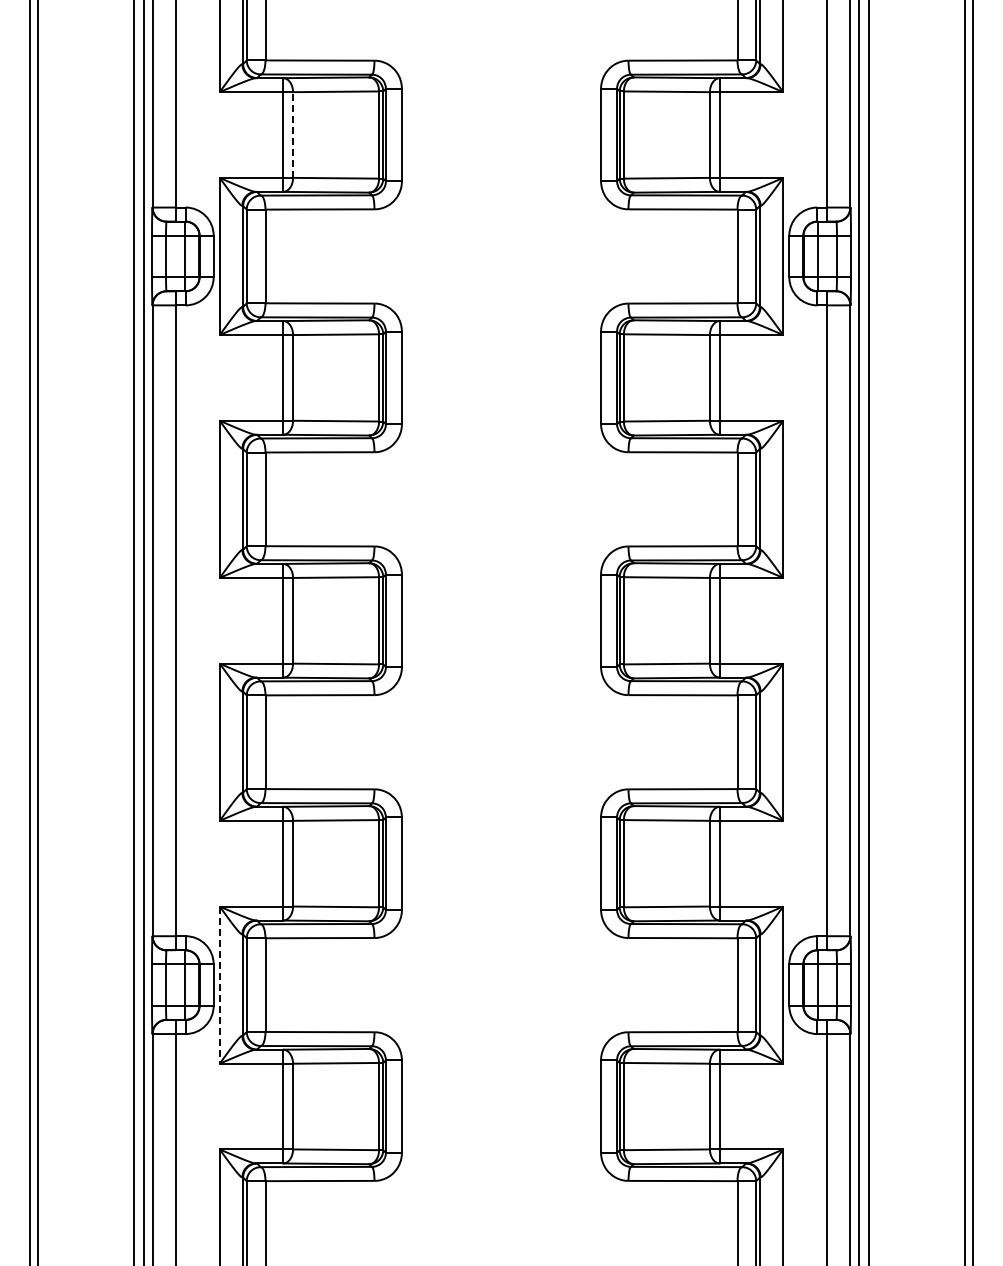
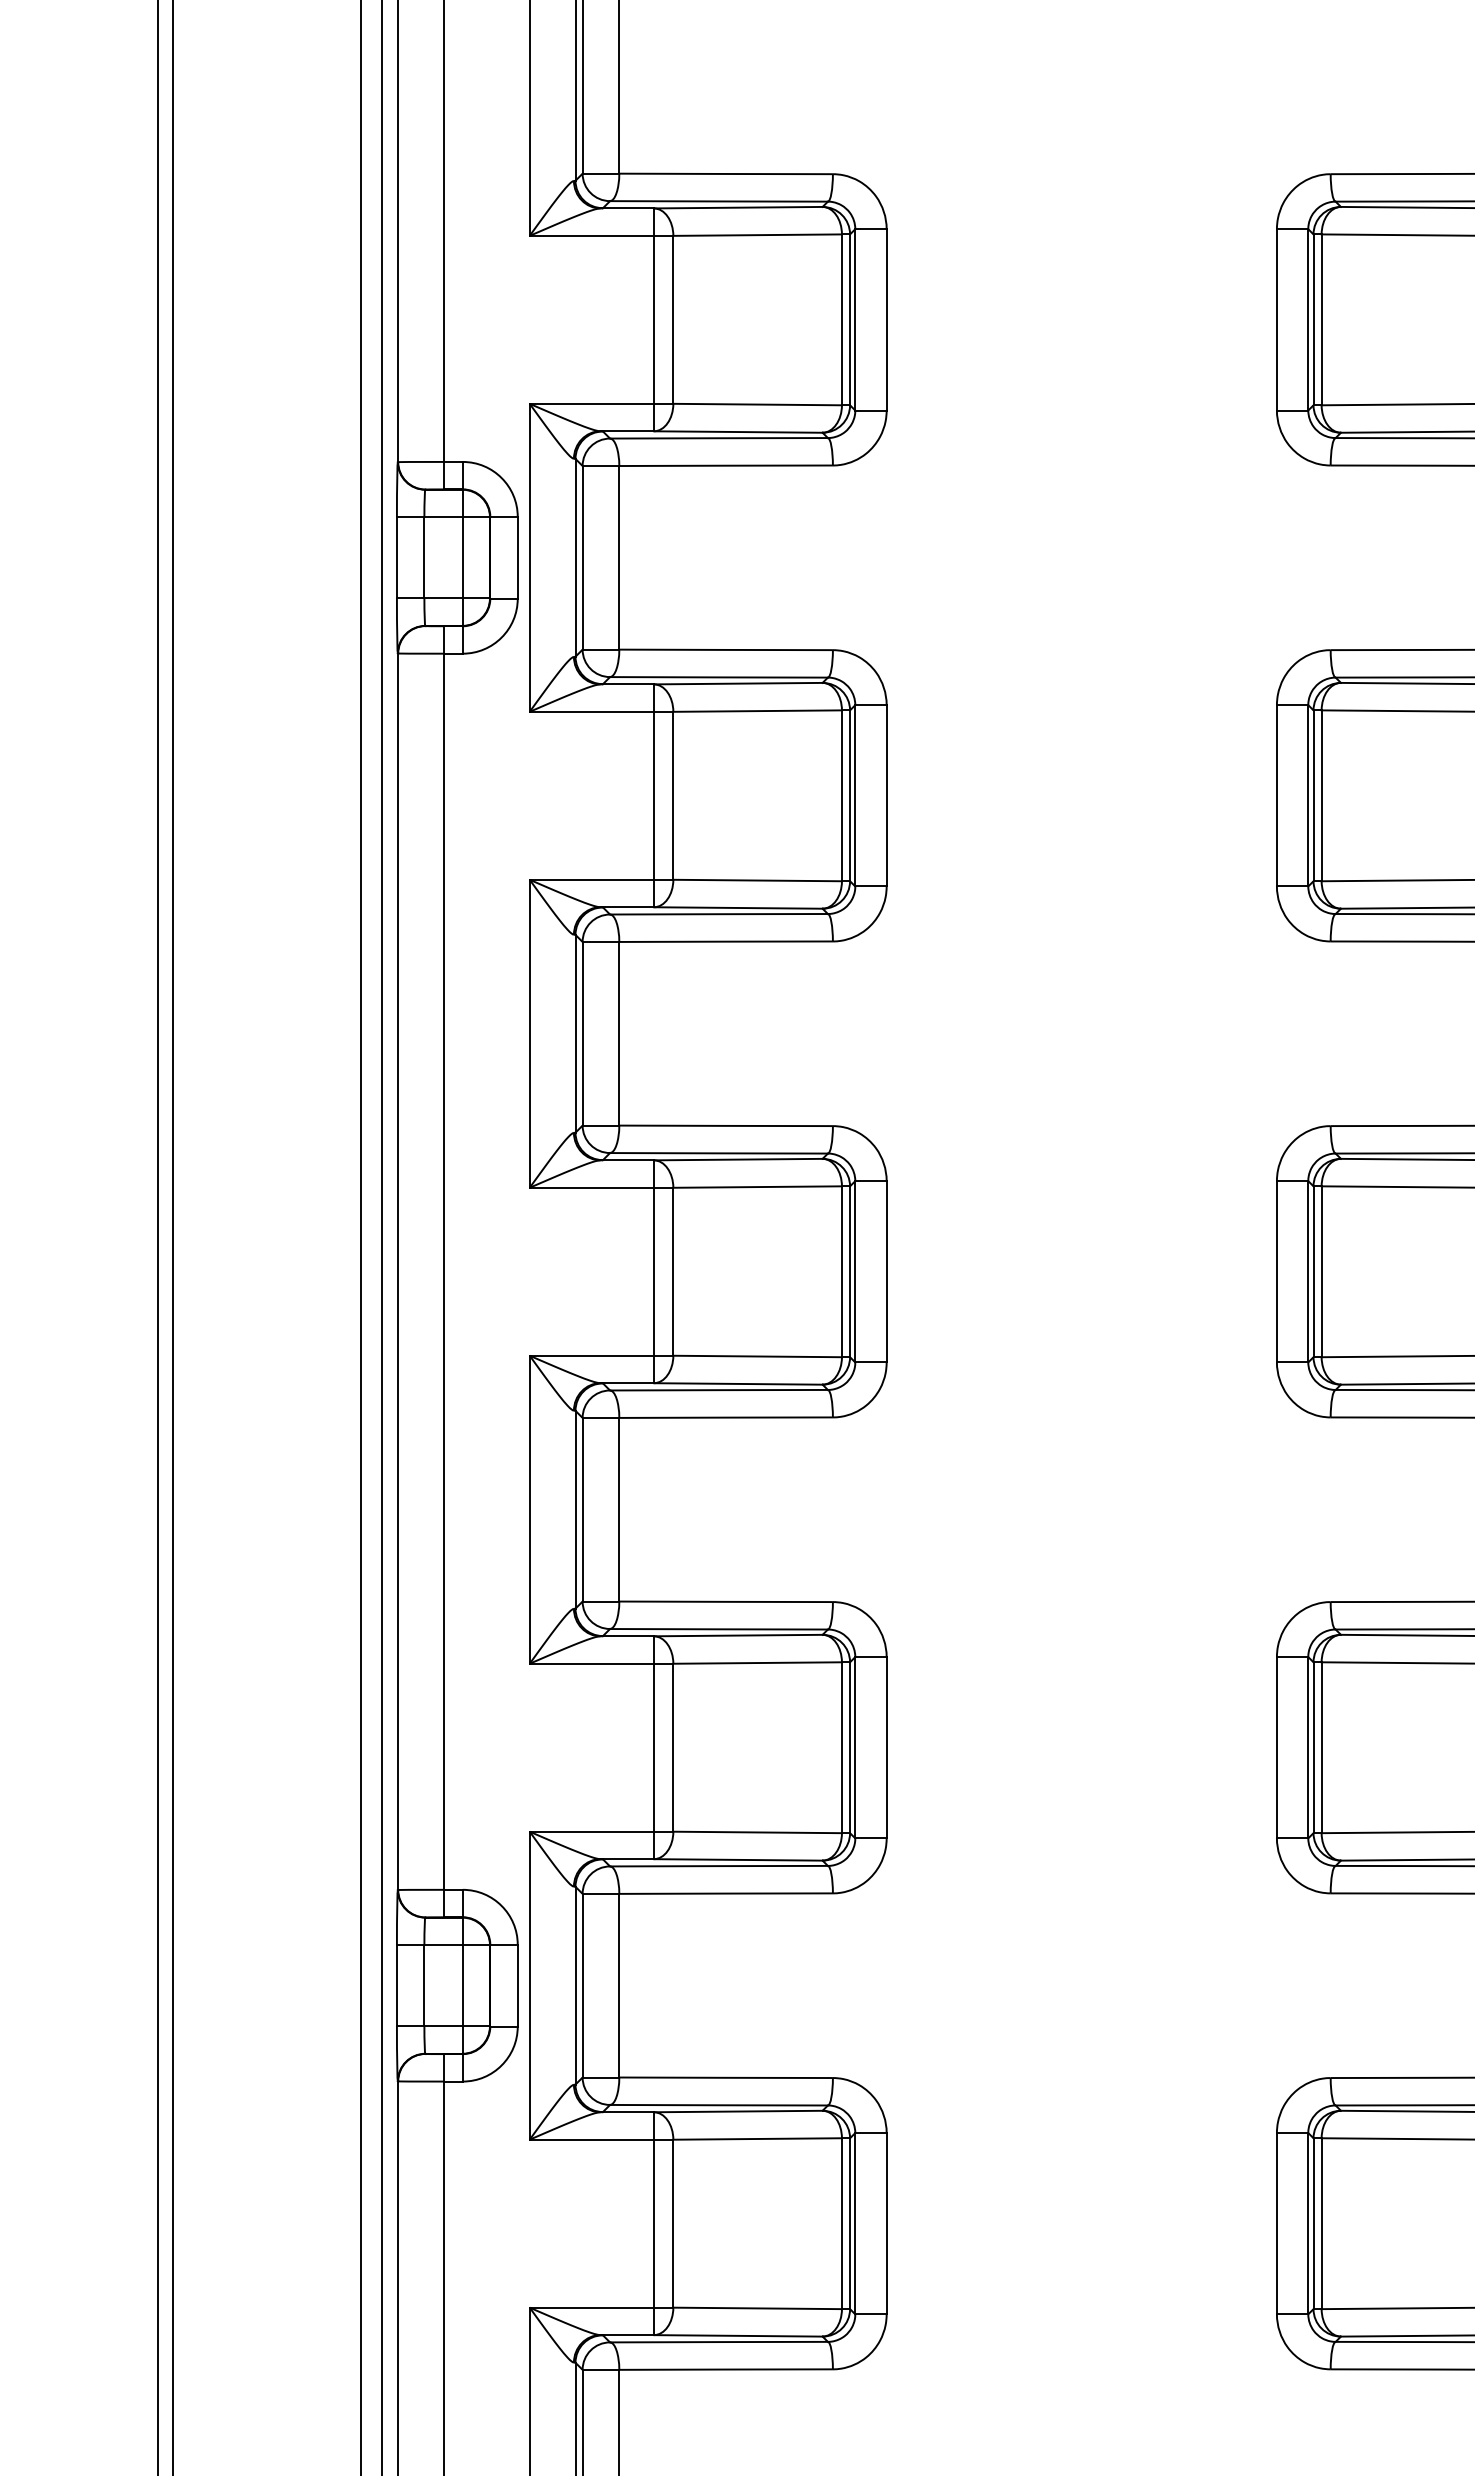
line: (293, 135) -> (674, 320), dashed -> solid
line: (219, 985) -> (529, 1986), dashed -> solid

